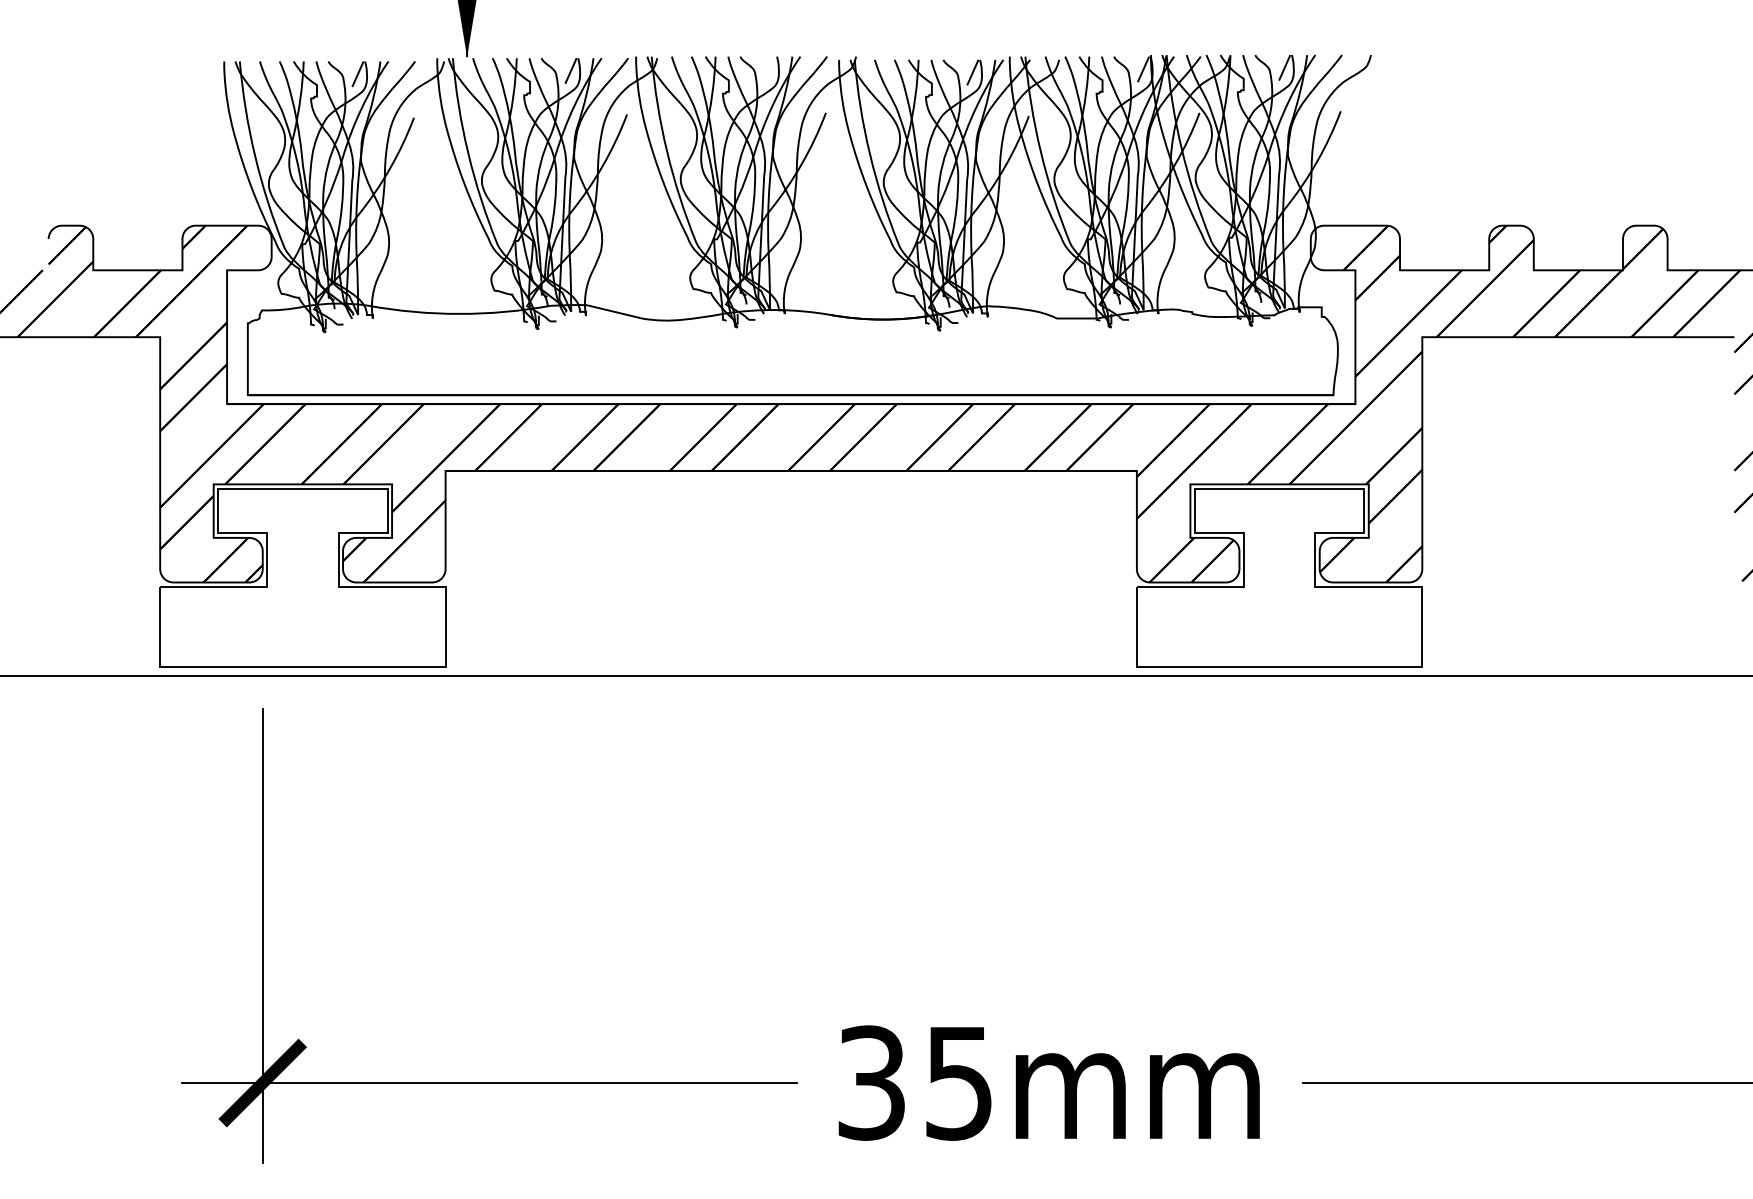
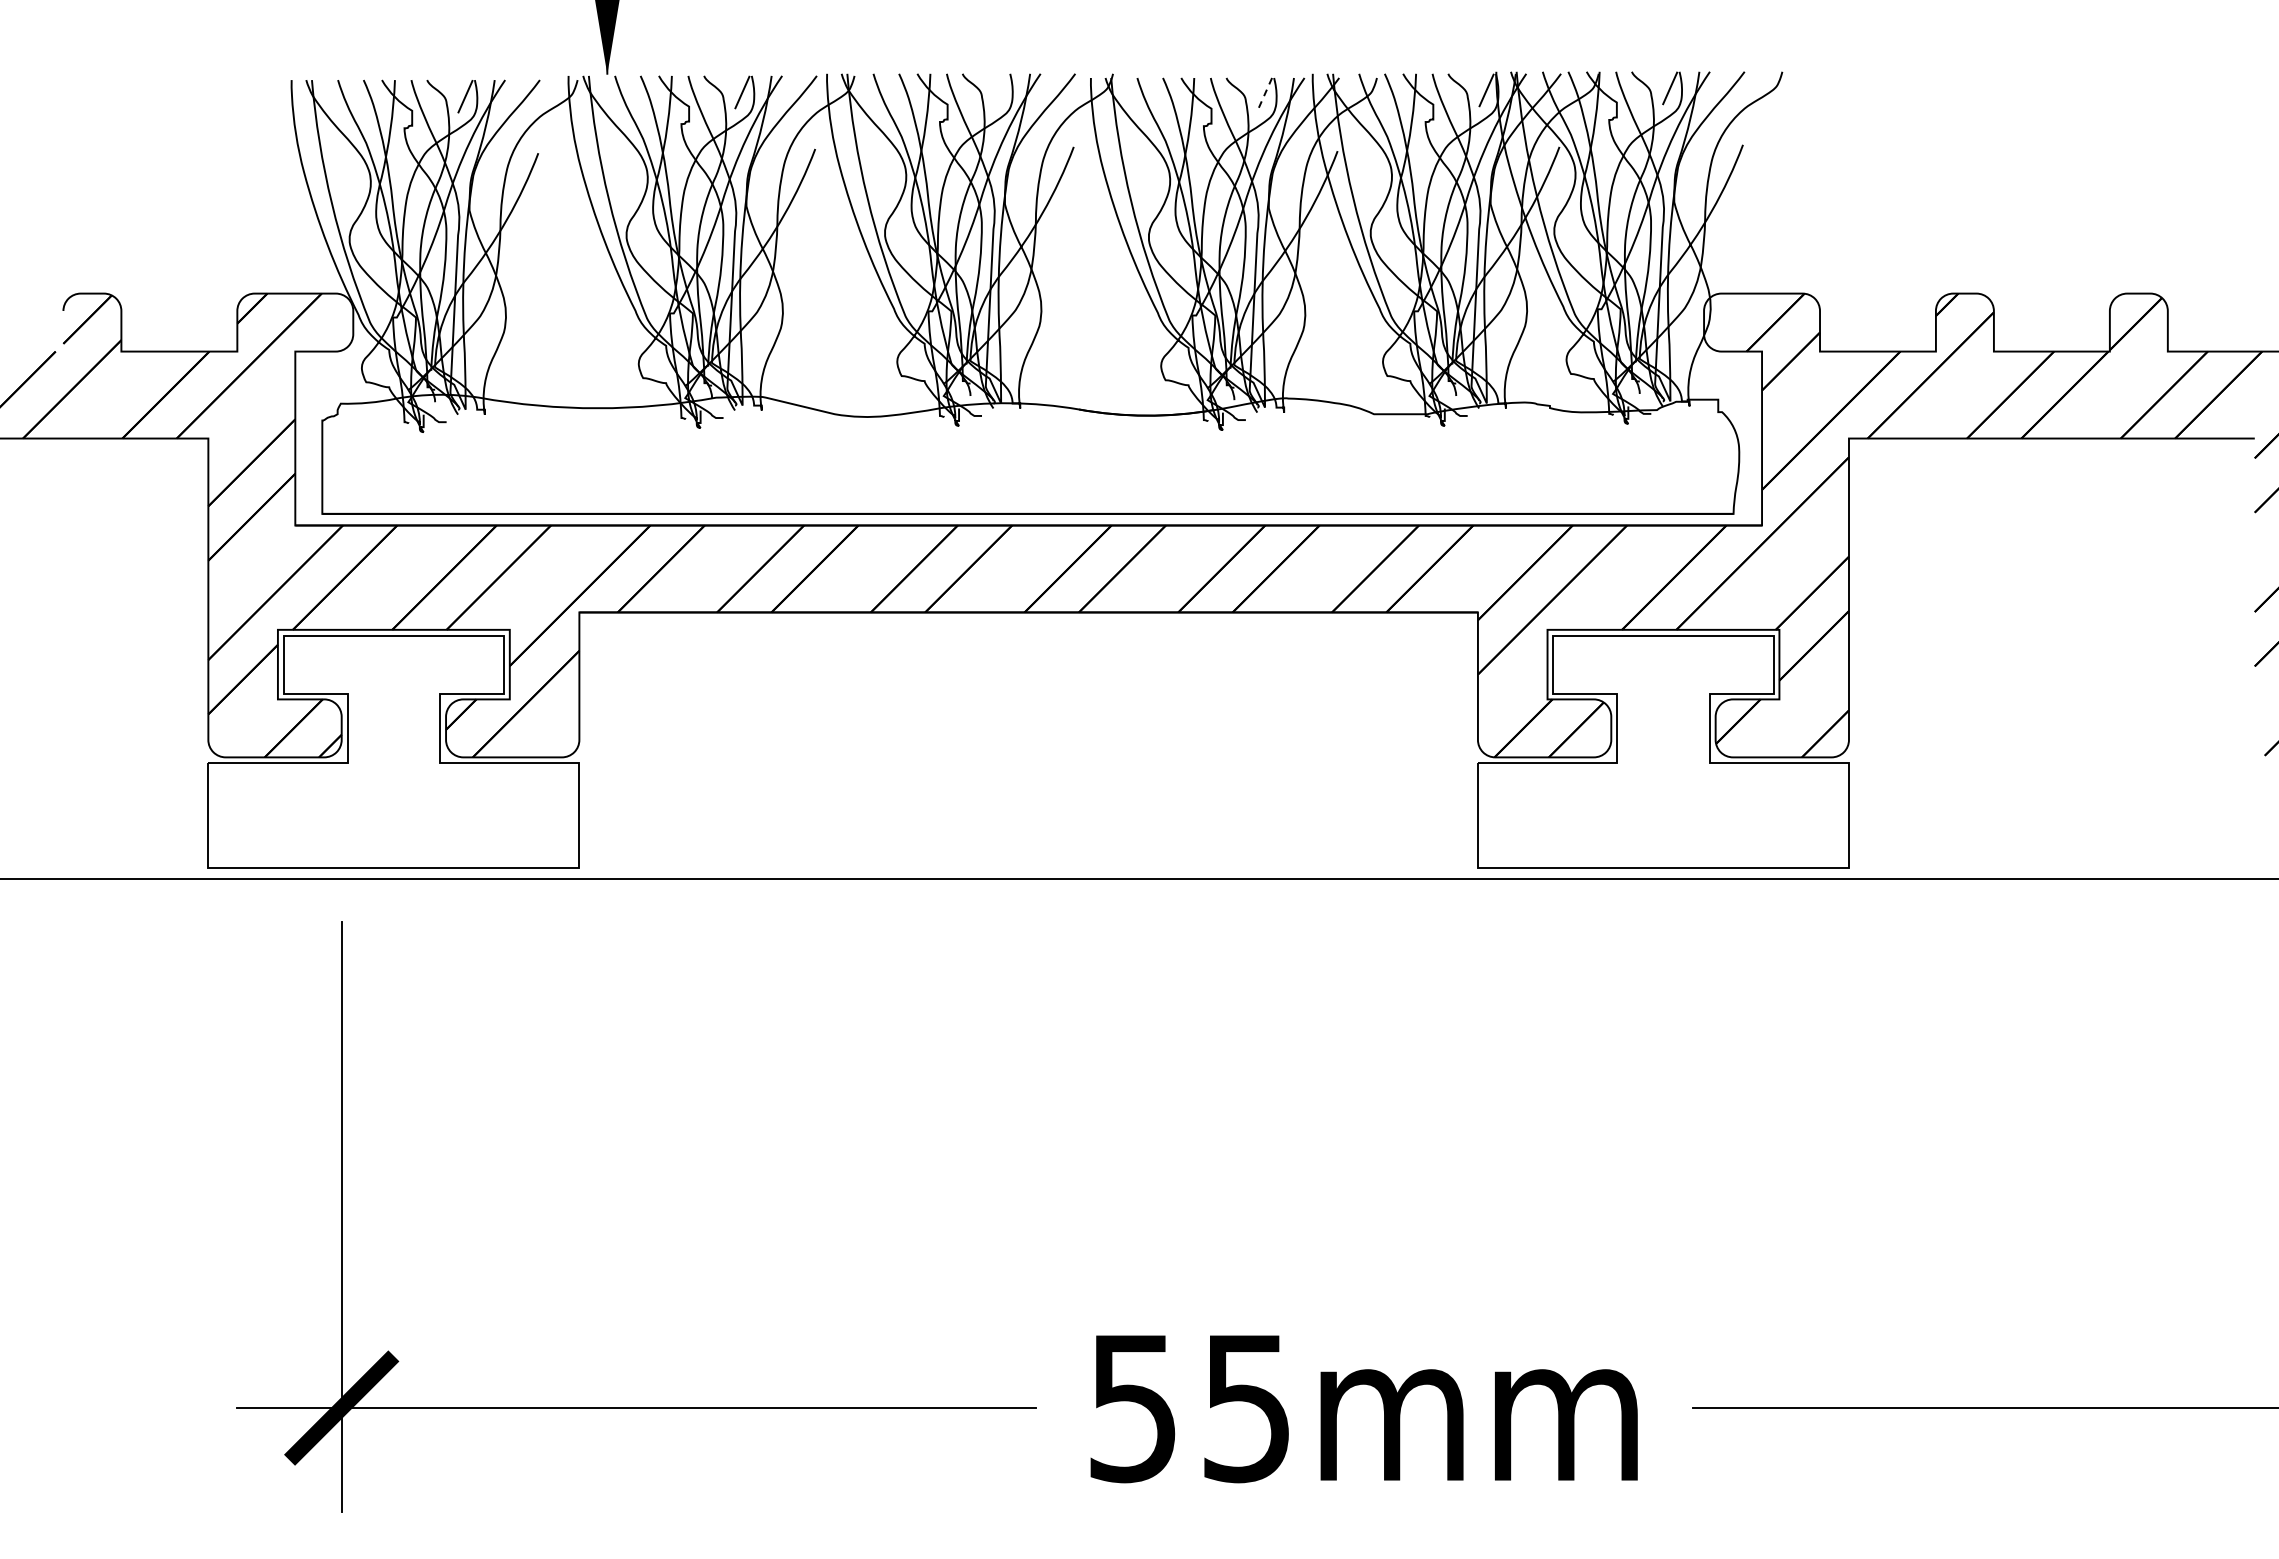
line: (972, 73) -> (1264, 95), solid -> dashed
text: (871, 1082) -> (1133, 1407), 35mm -> 55mm

